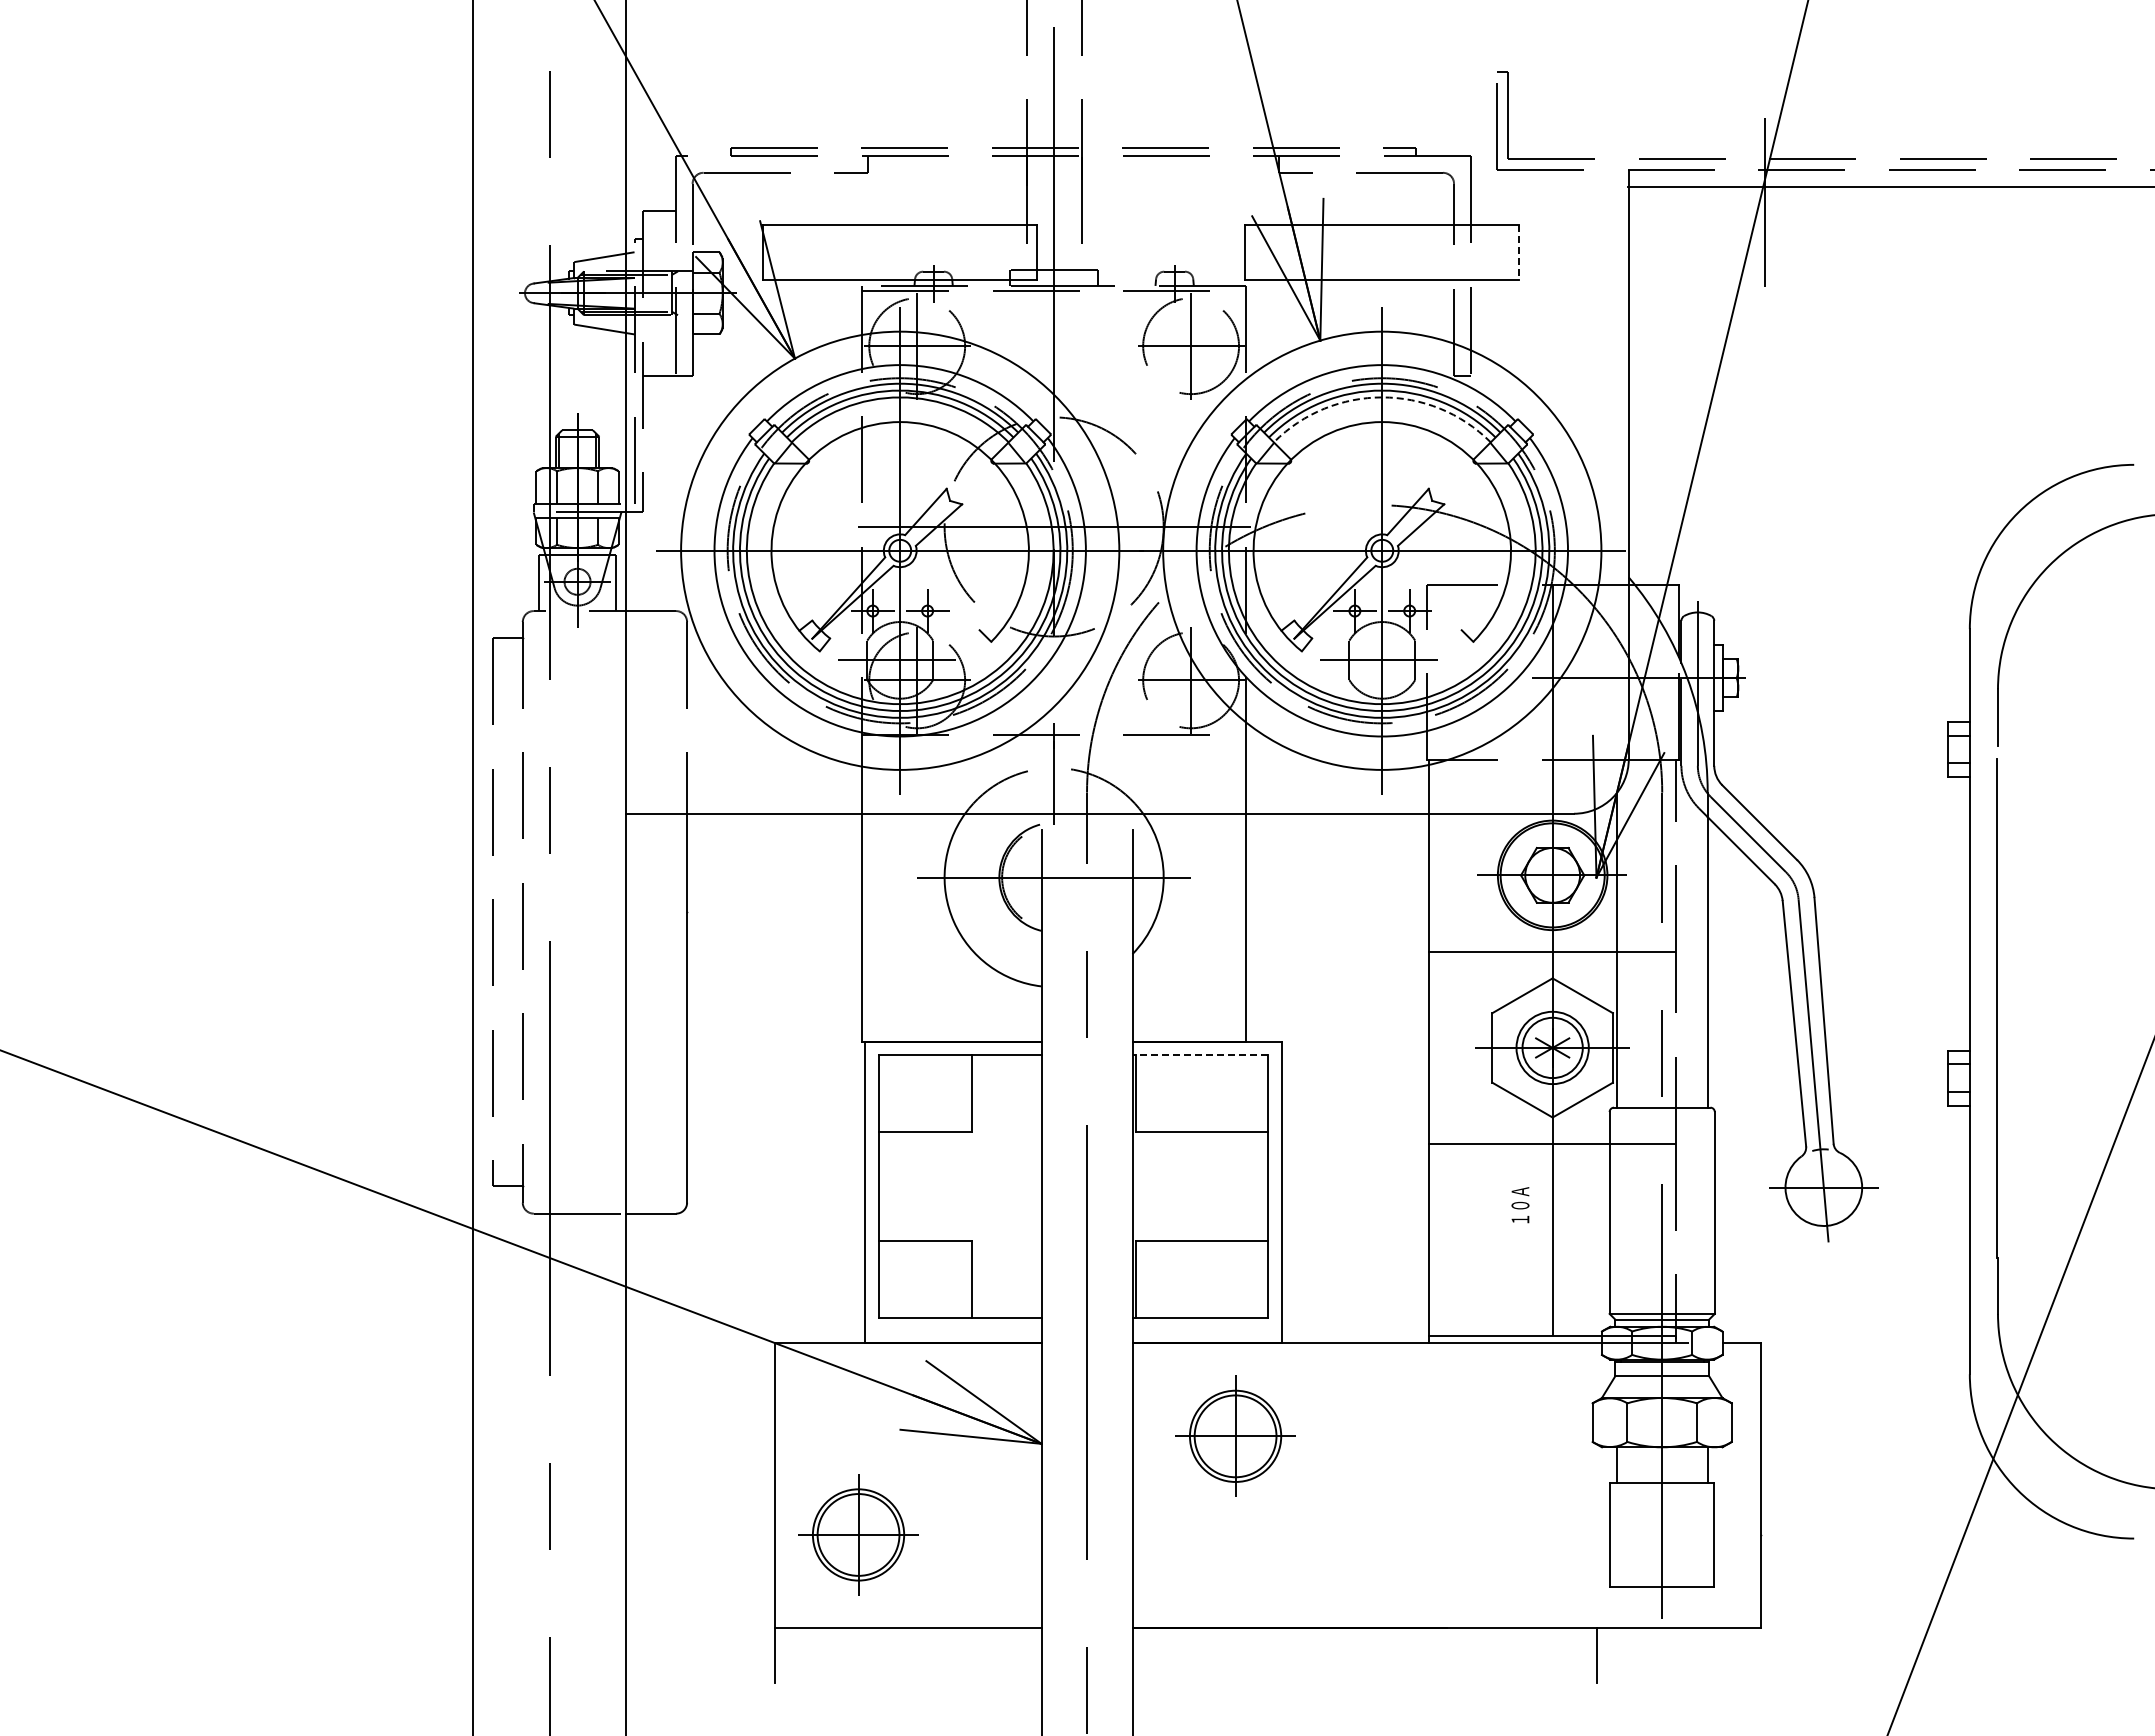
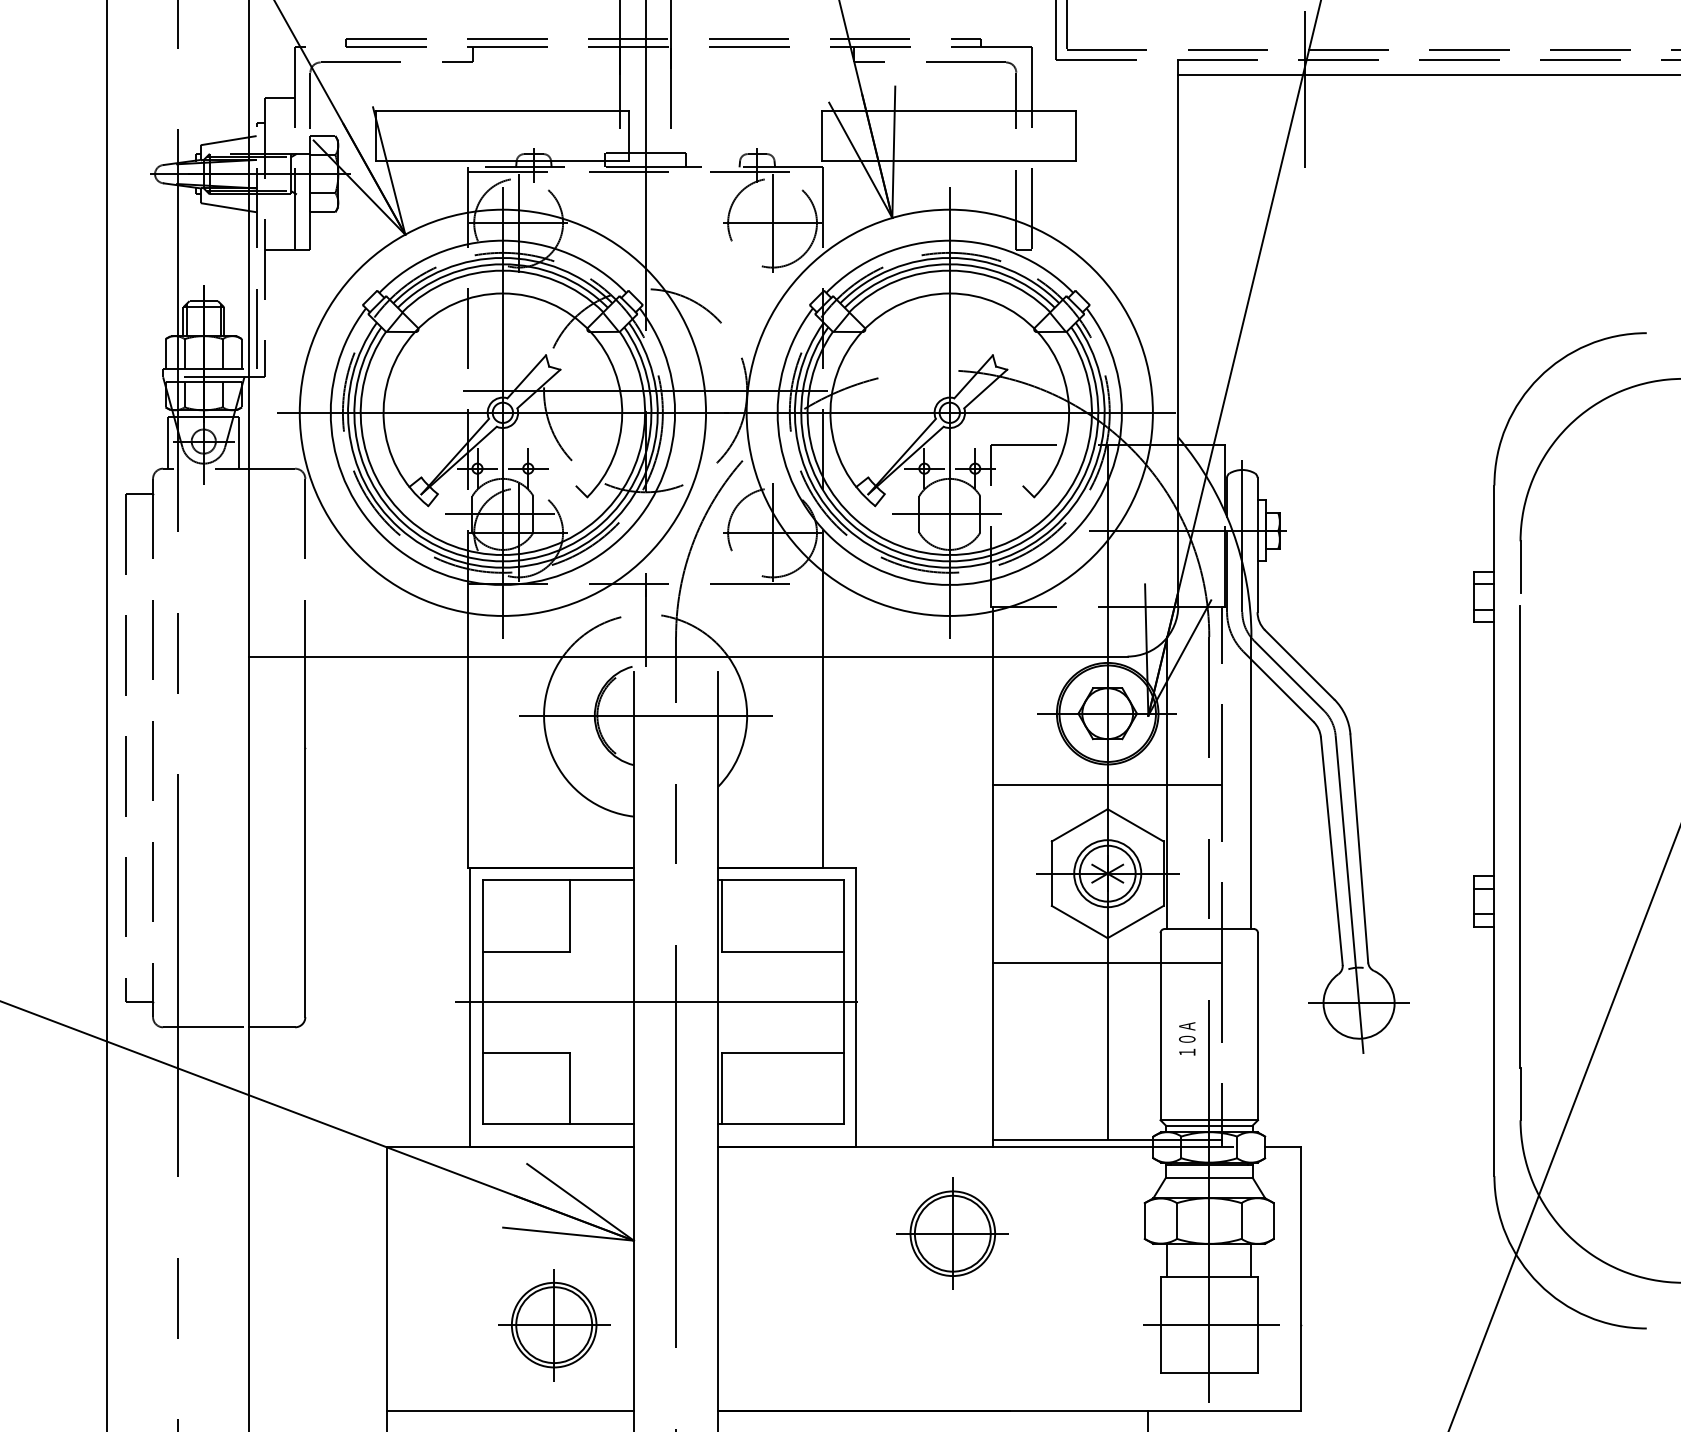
line: (1518, 252) -> (1076, 136), dashed -> solid
arc: (1382, 397) -> (949, 270), dashed -> solid
line: (1200, 1055) -> (781, 880), dashed -> solid
line: (1072, 1186) -> (662, 1002), added
text: (1520, 1205) -> (1187, 1039), moved
part: (1235, 1435) -> (952, 1232), moved
part: (858, 1534) -> (554, 1324), moved
line: (1664, 1534) -> (1211, 1324), added

